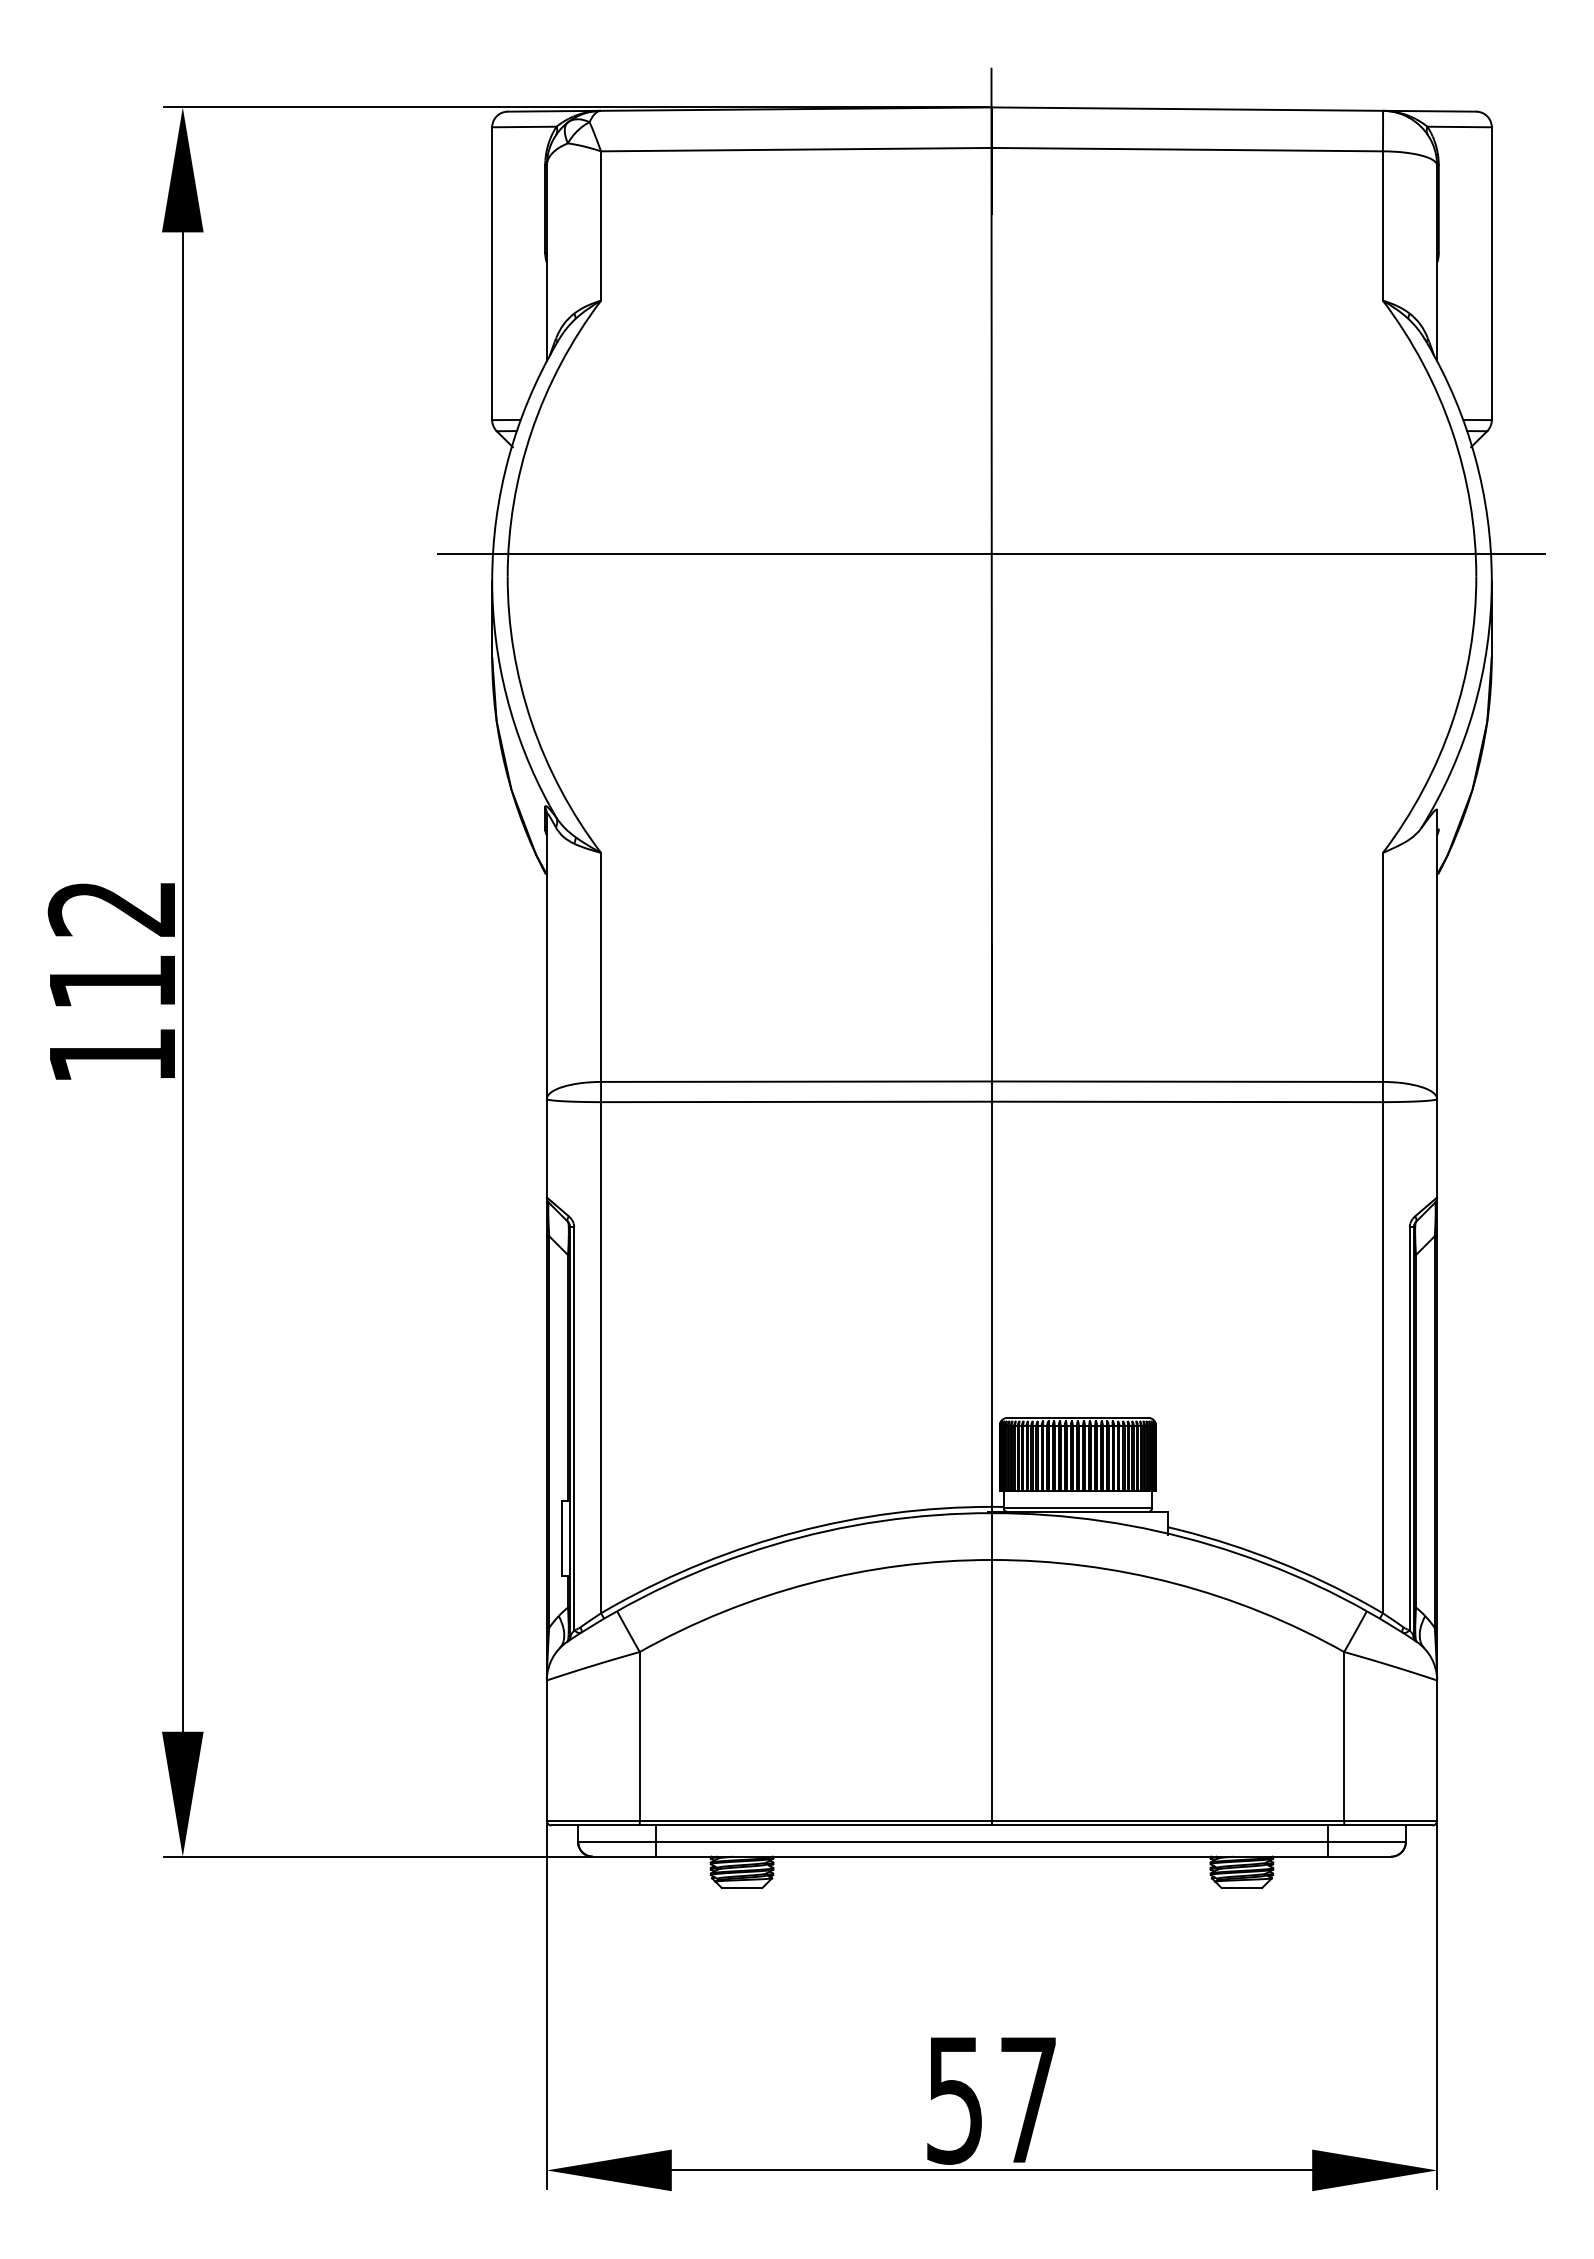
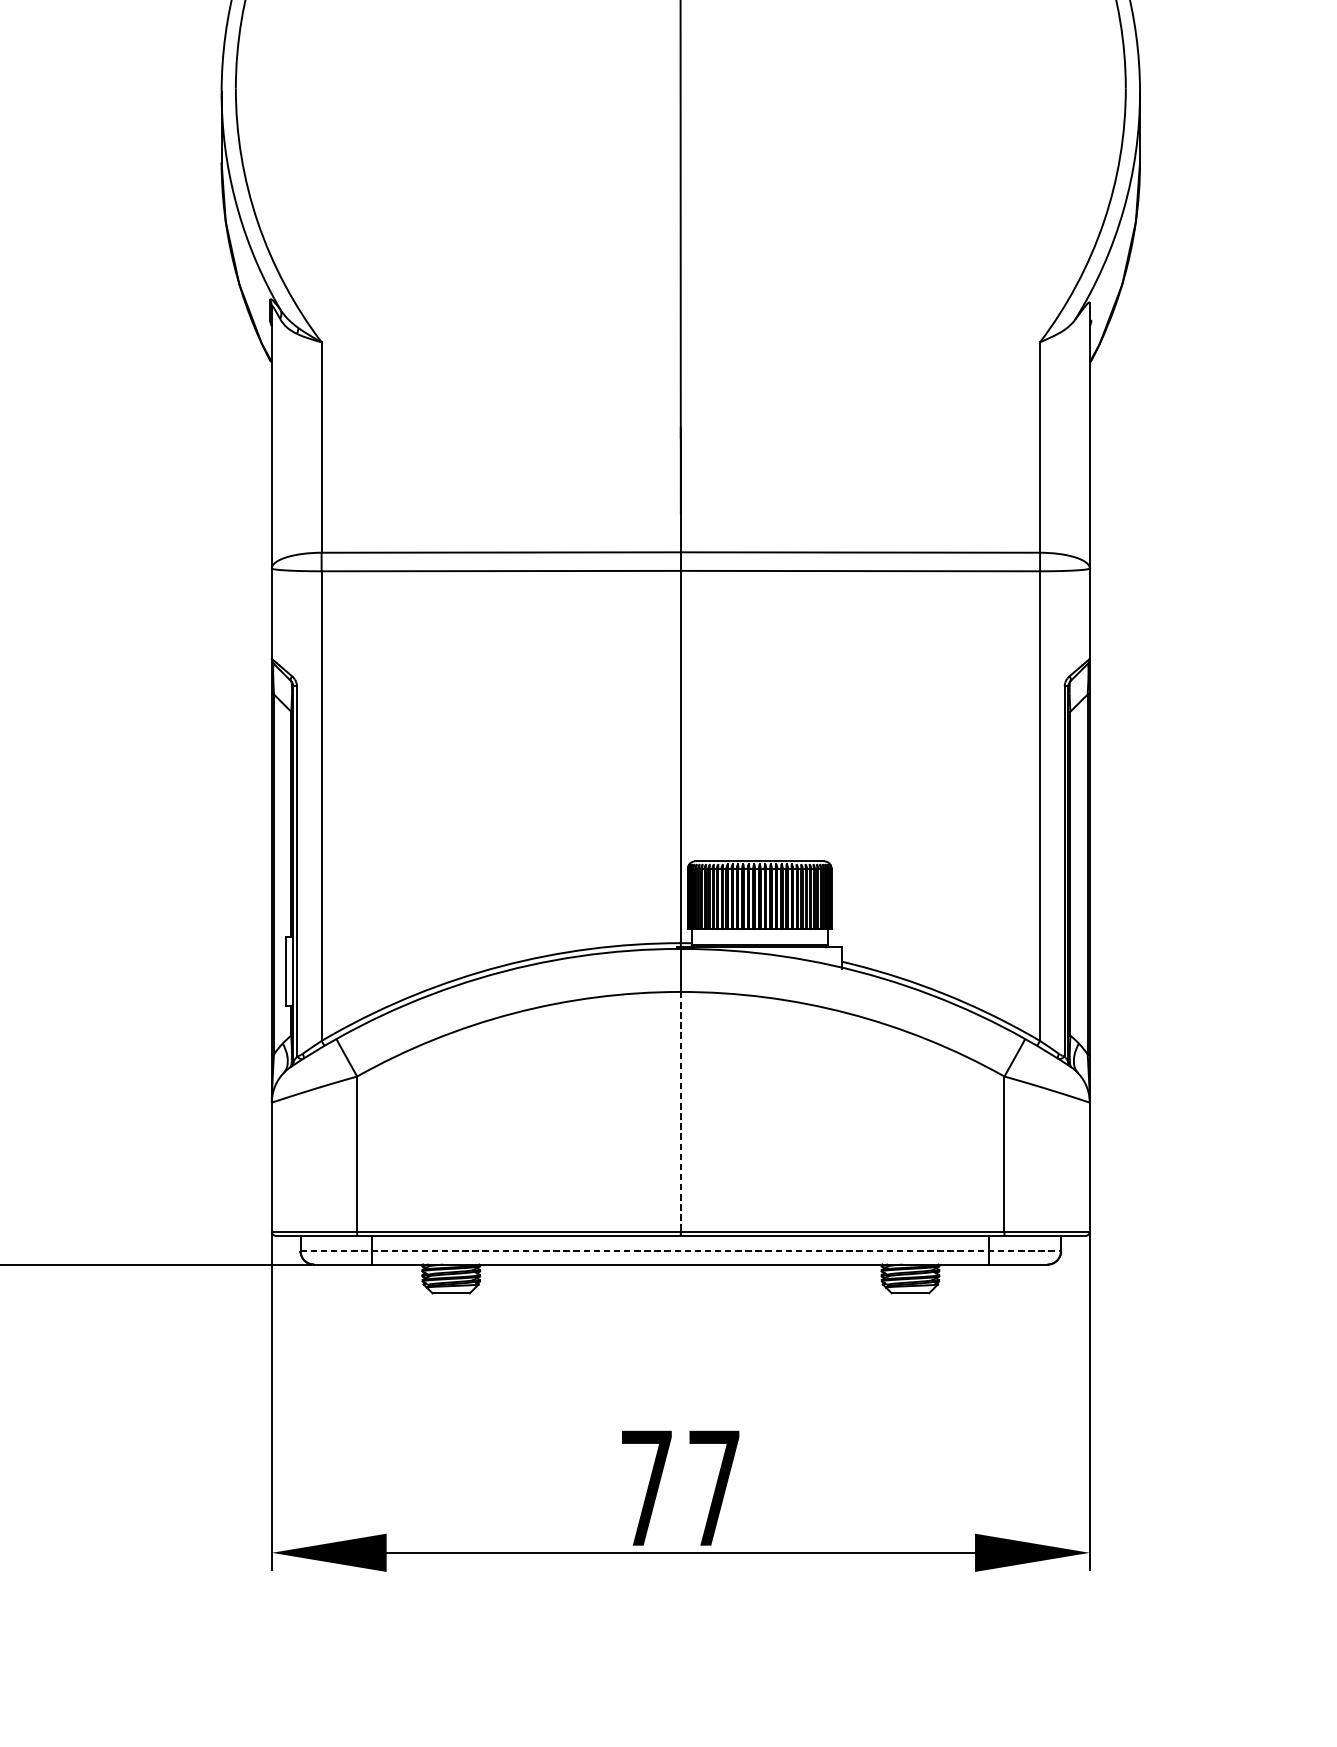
line: (991, 553) -> (680, 67), removed
line: (991, 1690) -> (680, 1111), solid -> dashed
line: (991, 1841) -> (680, 1250), solid -> dashed
text: (954, 2100) -> (646, 1488), 57 -> 77

